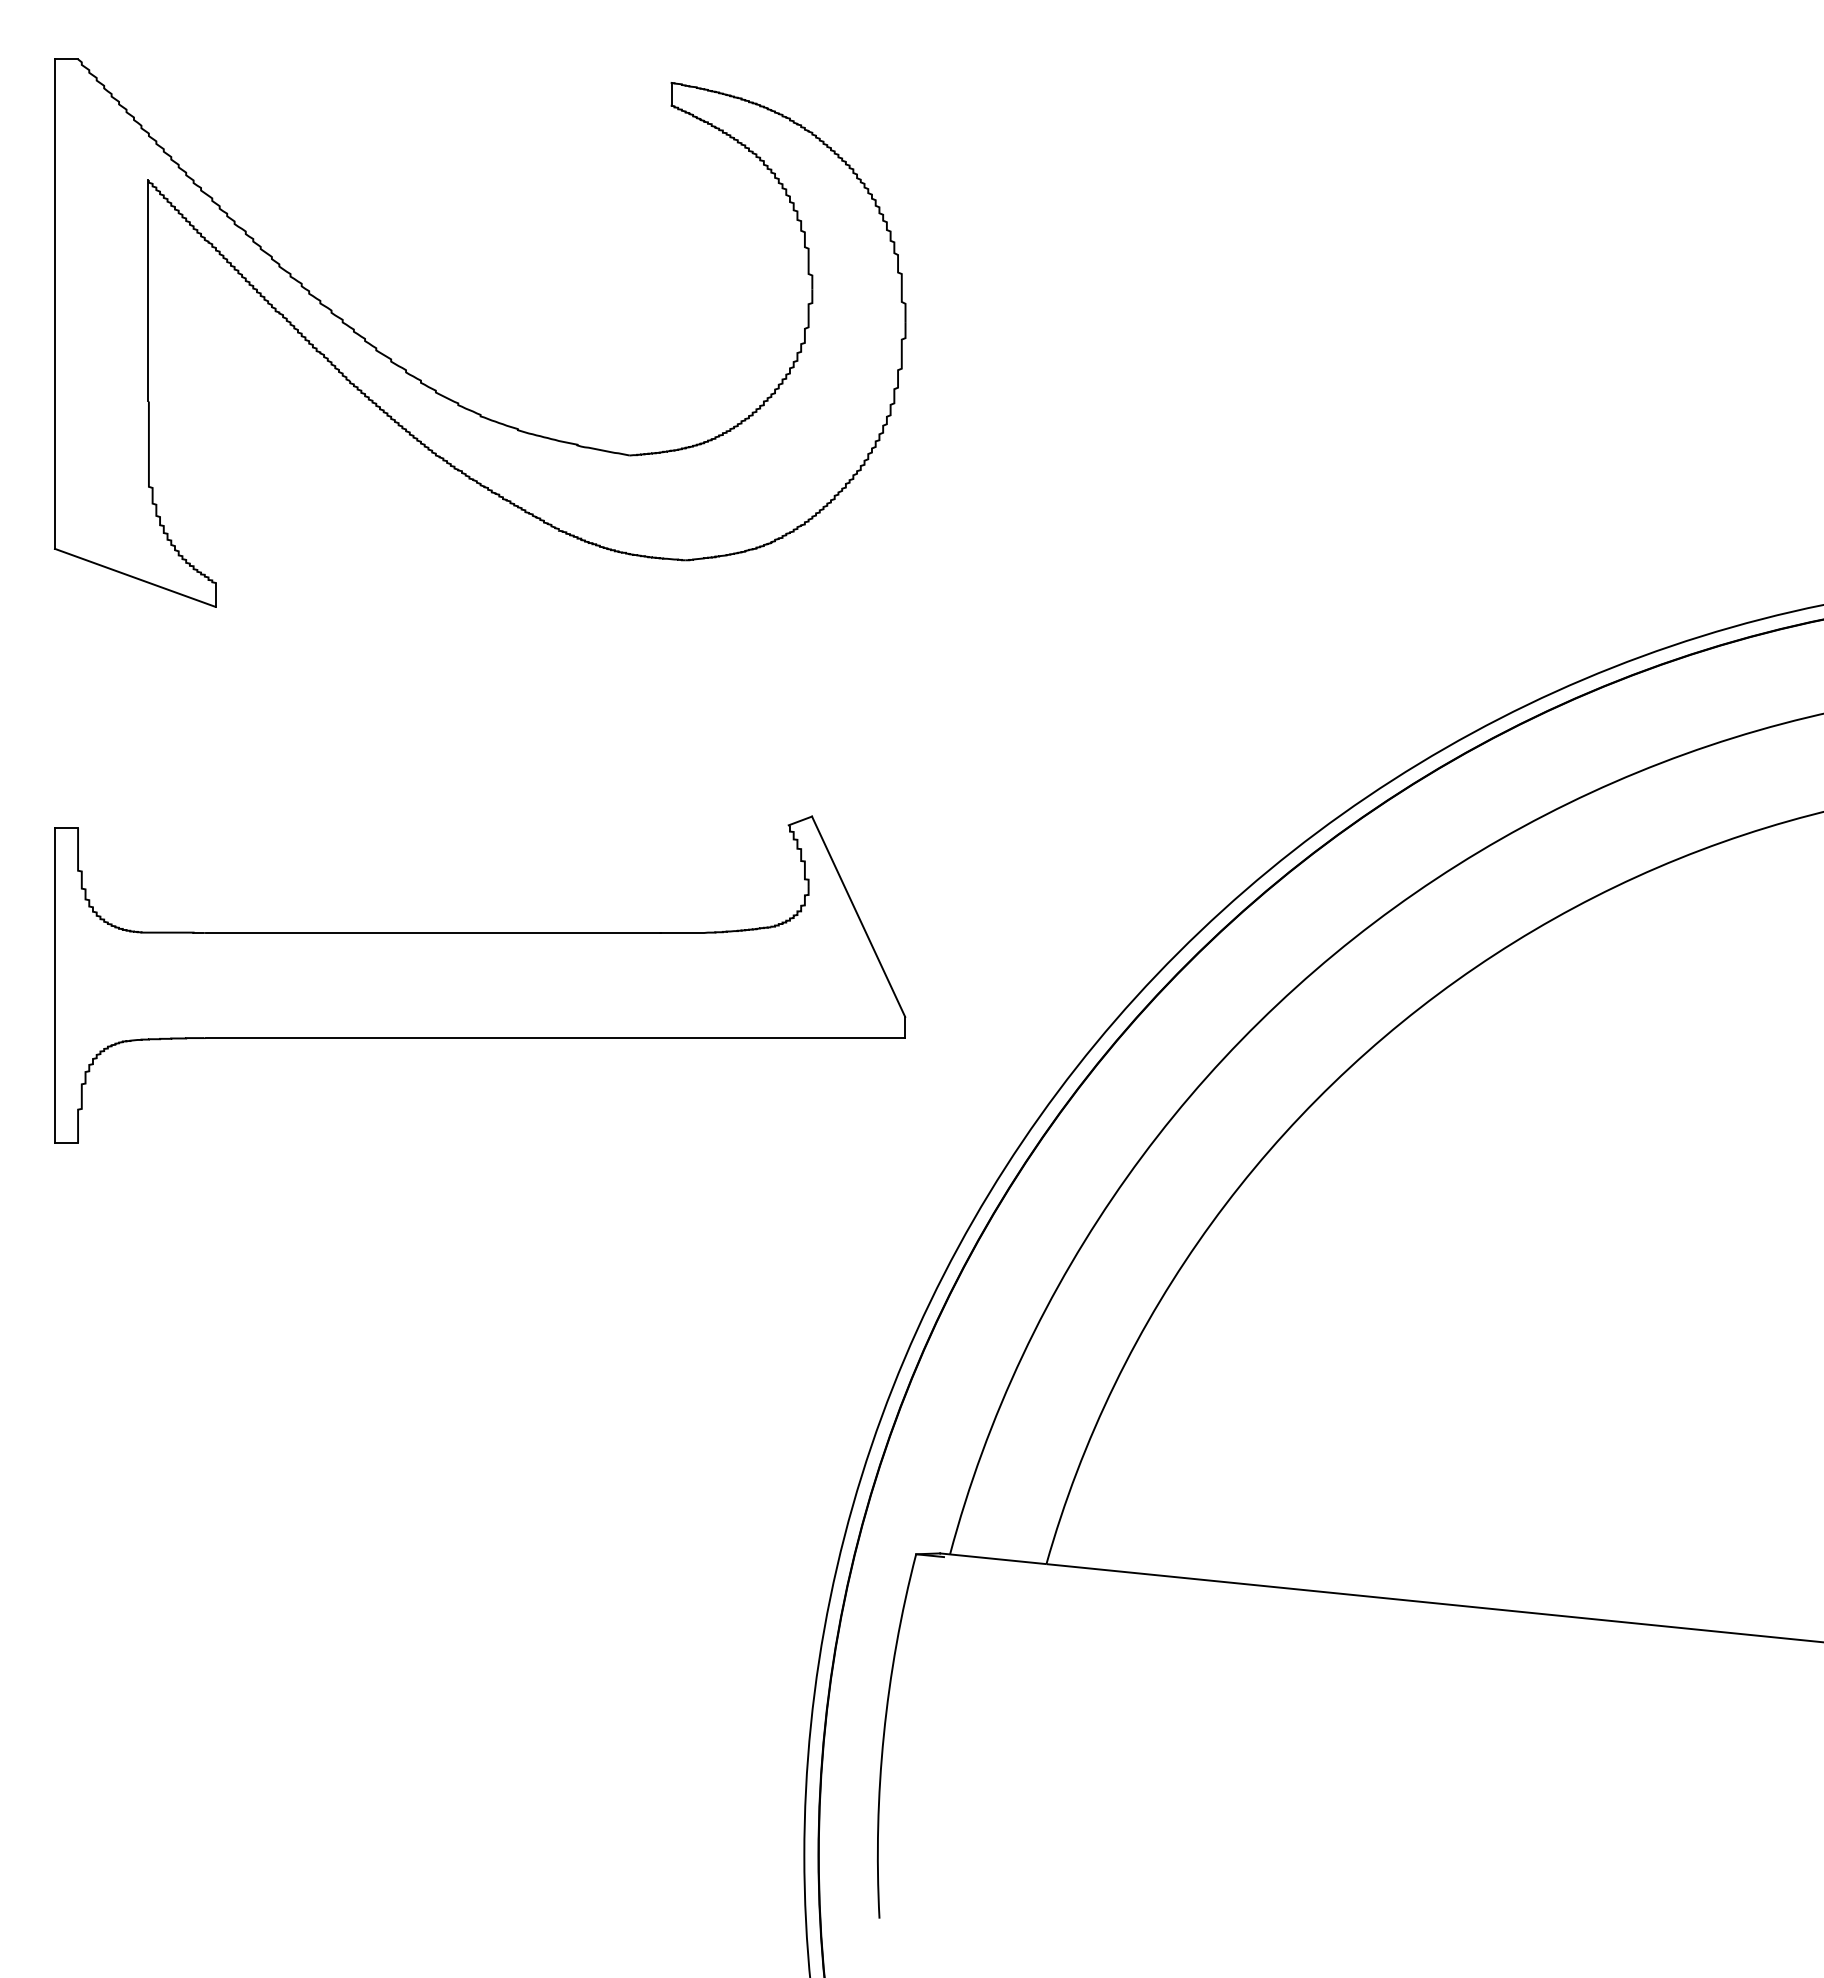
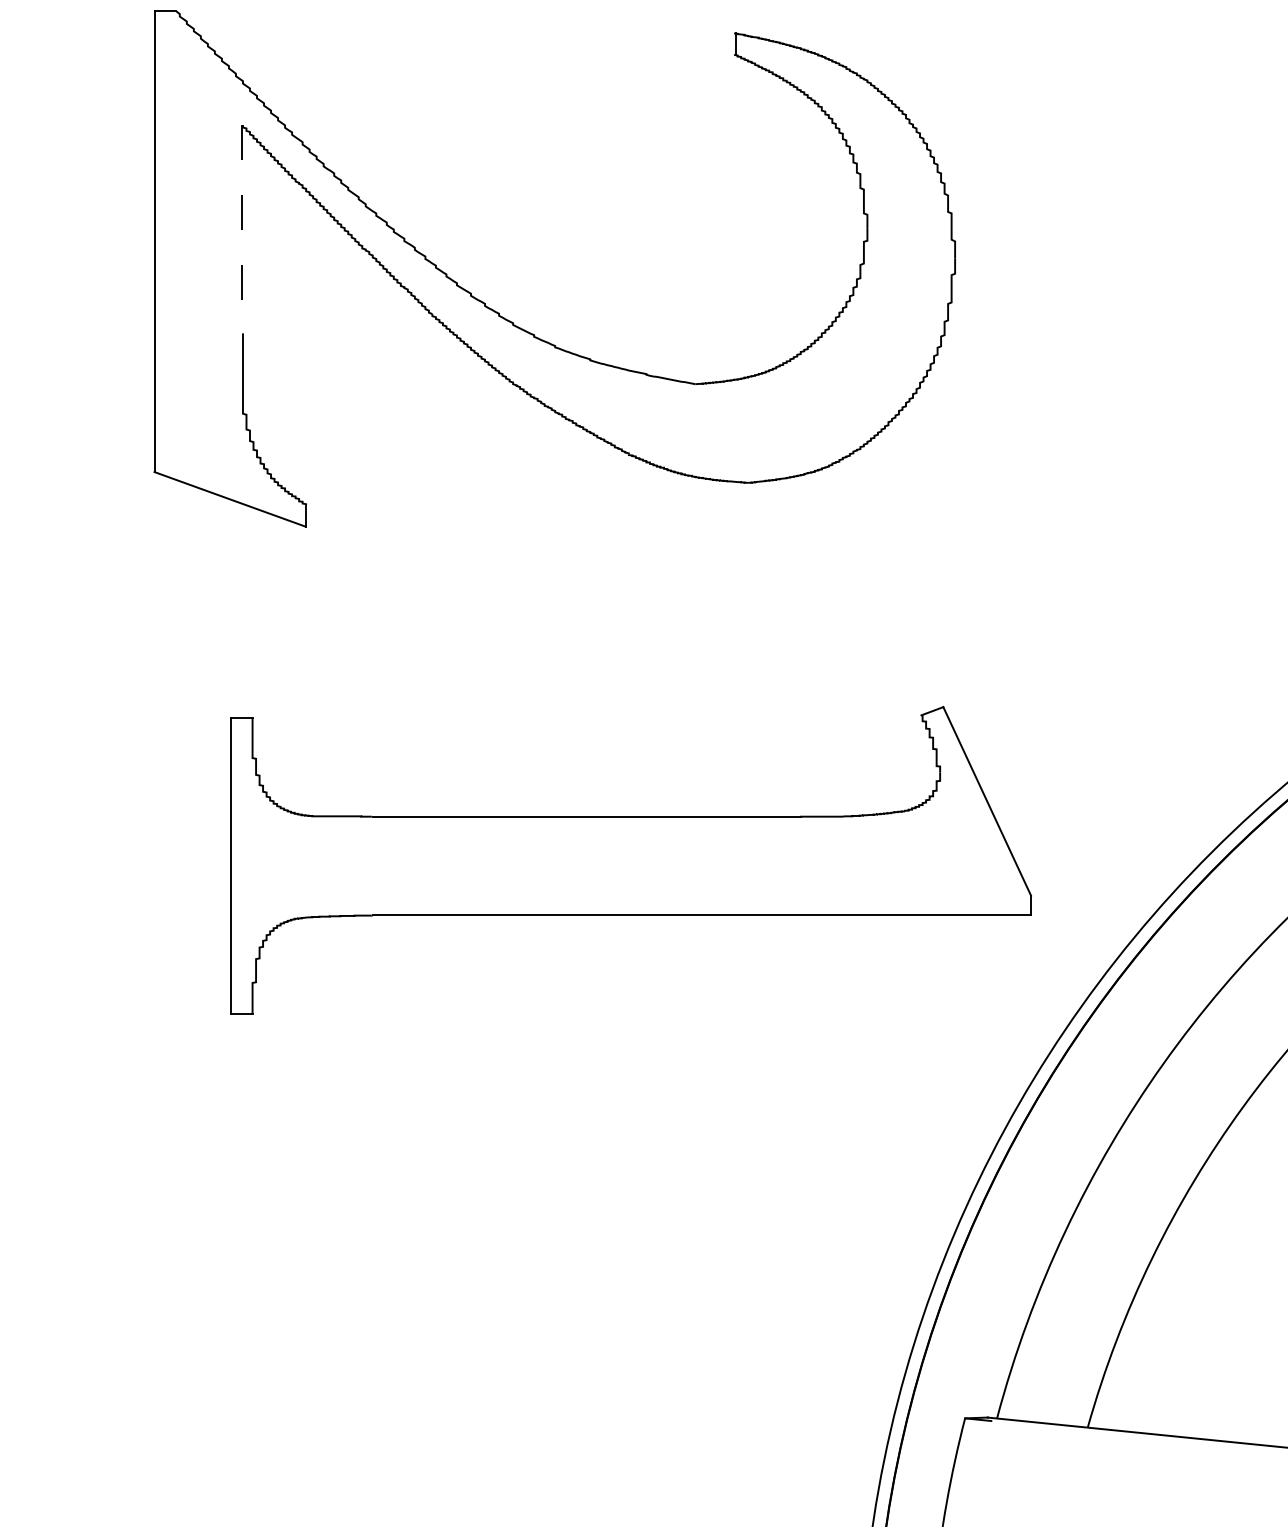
line: (148, 290) -> (242, 228), solid -> dashed
part: (480, 979) -> (631, 860), moved

